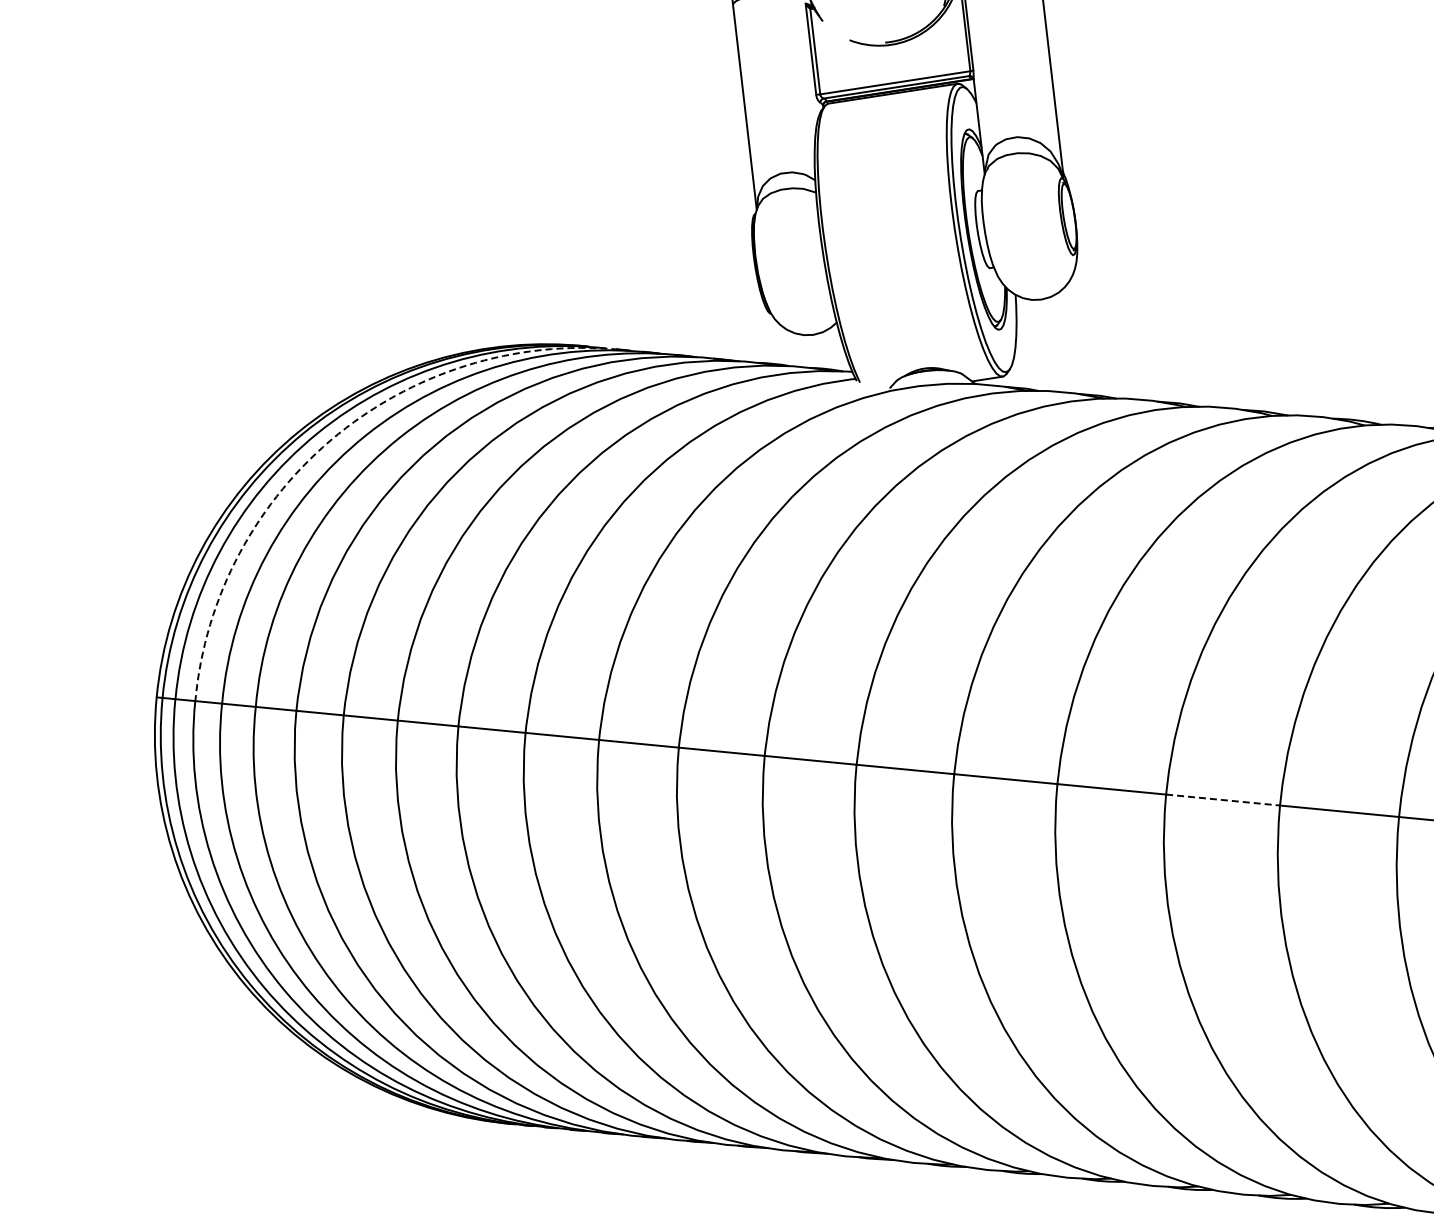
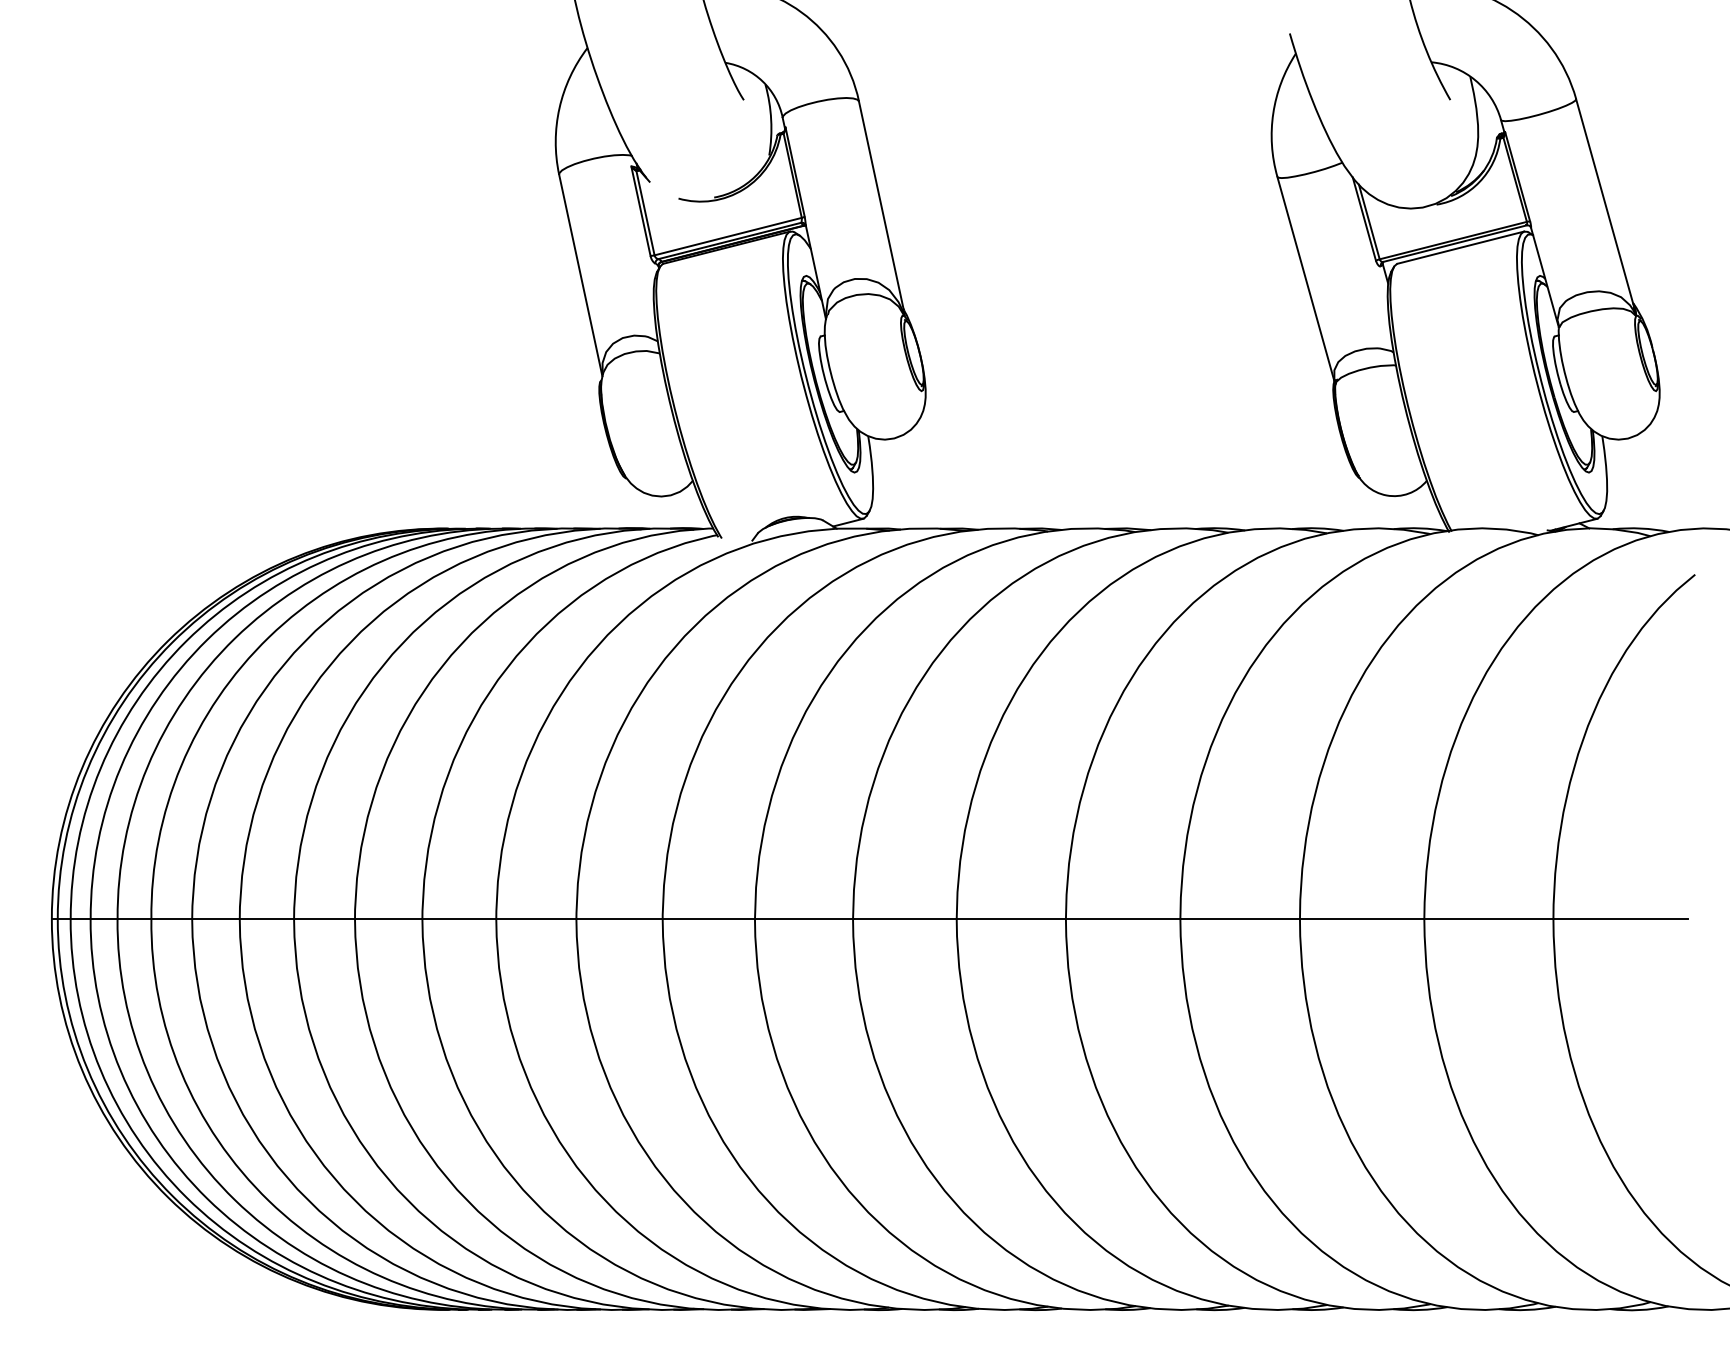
arc: (338, 433) -> (207, 639), dashed -> solid
line: (1223, 800) -> (1123, 919), dashed -> solid

